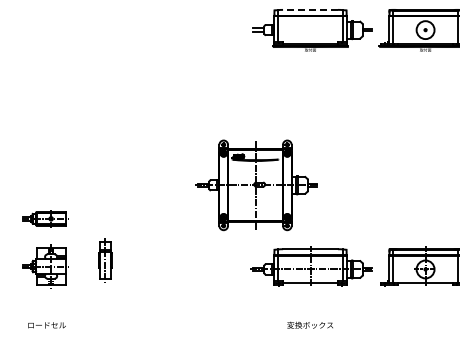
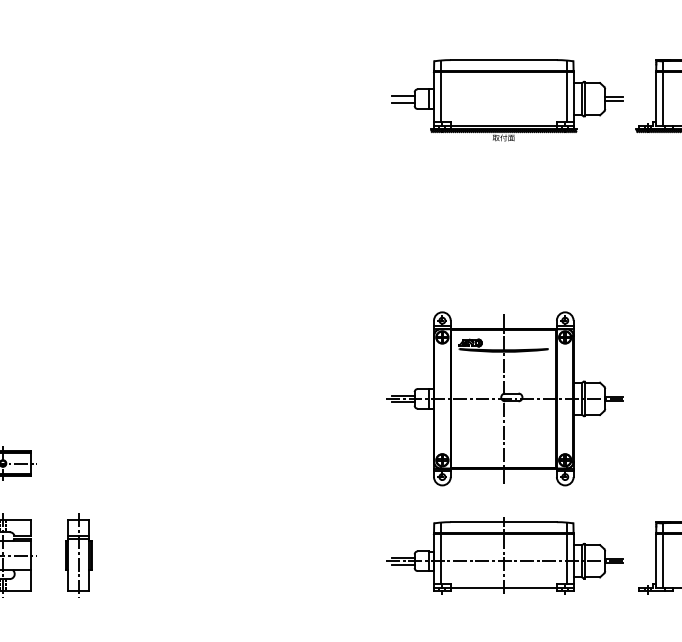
line: (310, 9) -> (503, 59), dashed -> solid
part: (256, 185) -> (505, 399), moved
part: (105, 260) -> (79, 555), moved

